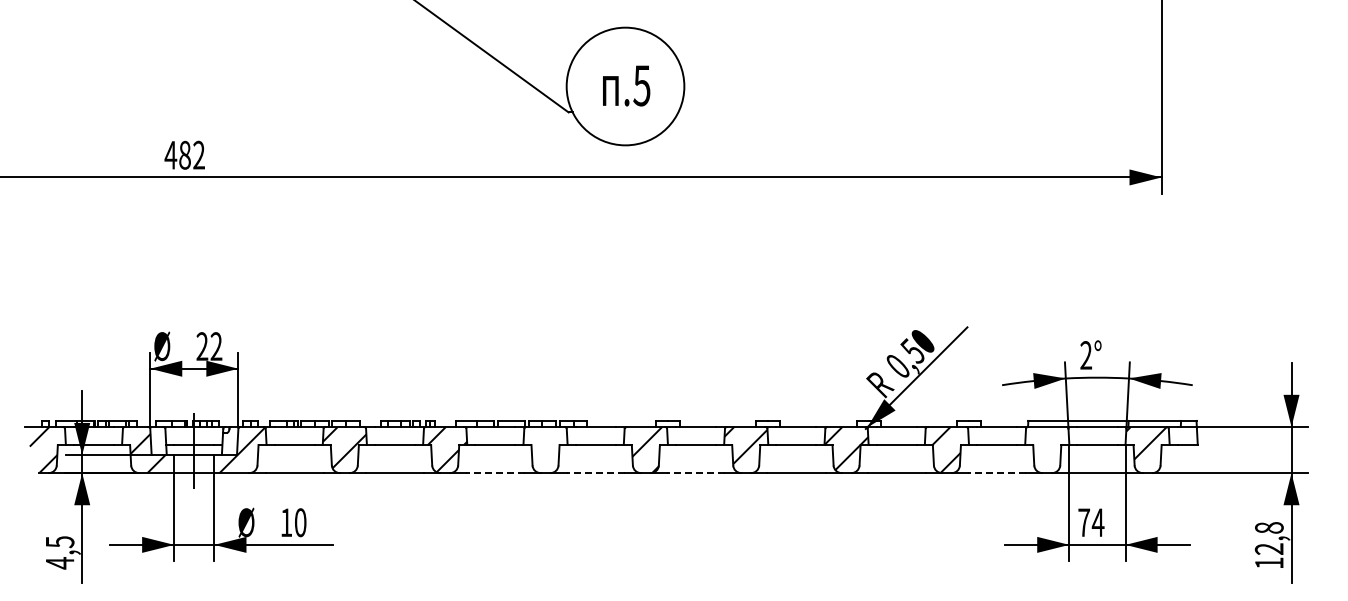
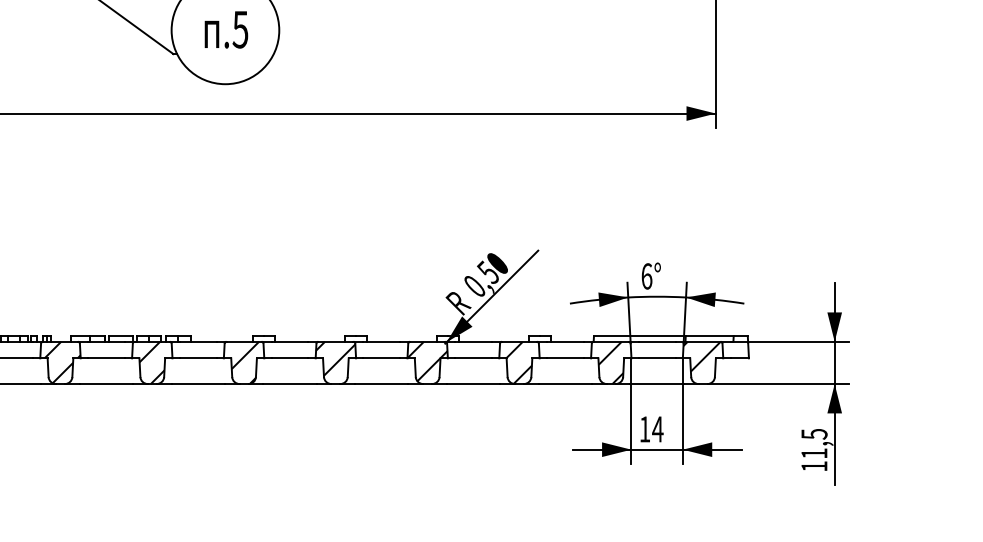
text: (1086, 355) -> (647, 276), 2° -> 6°
hatch: (544, 449) -> (151, 362), added
hatch: (1046, 449) -> (610, 362), added
line: (494, 473) -> (105, 384), dashed -> solid
line: (595, 473) -> (197, 384), dashed -> solid
line: (695, 473) -> (289, 384), dashed -> solid
line: (996, 473) -> (564, 384), dashed -> solid
text: (1084, 522) -> (645, 429), 74 -> 14
text: (1268, 538) -> (813, 443), 12,8 -> 11,5

